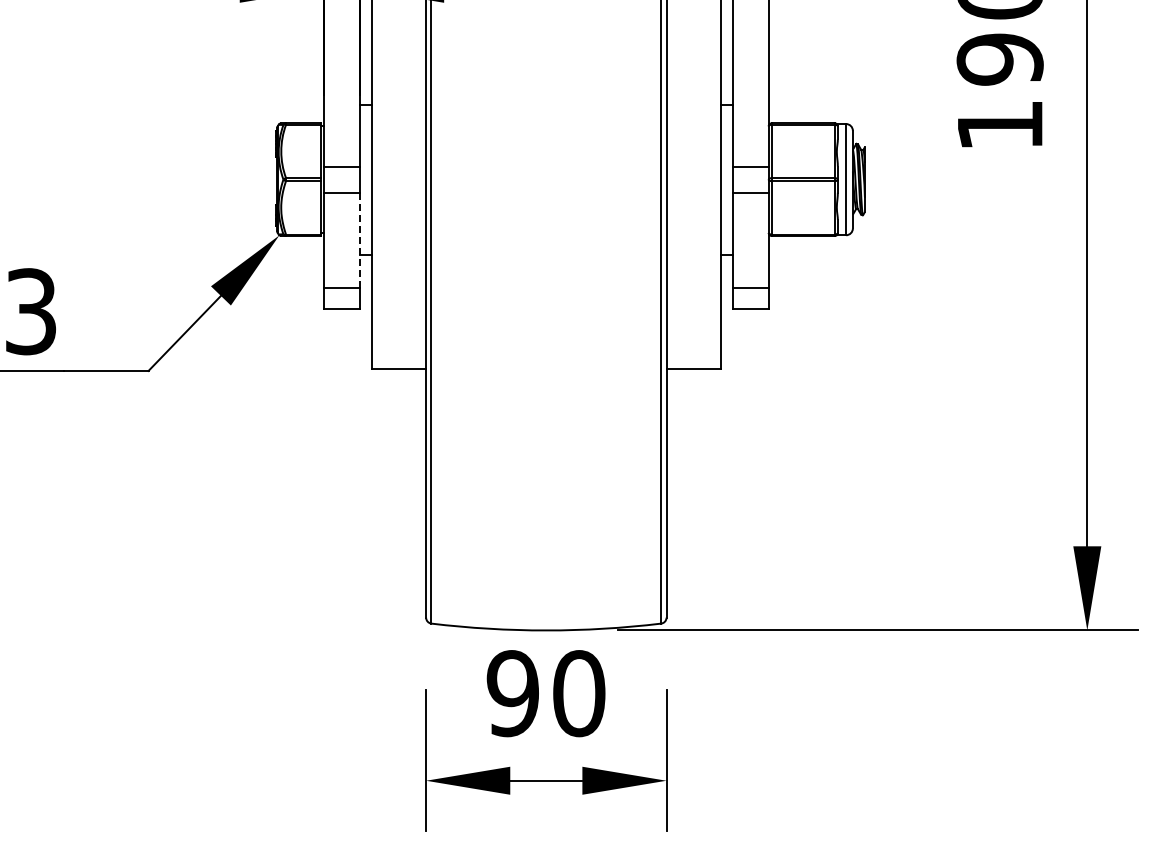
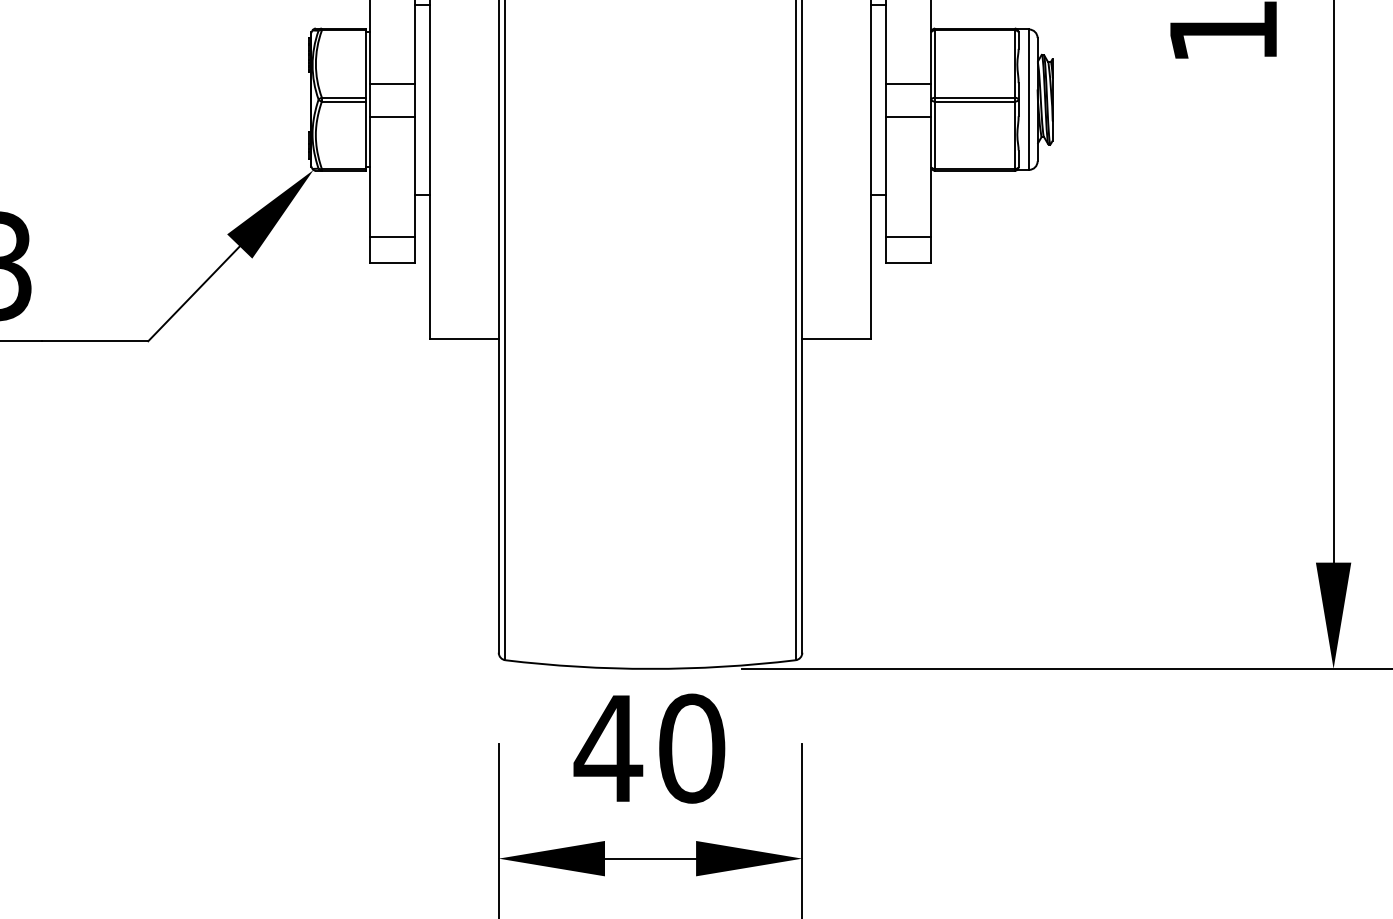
line: (359, 240) -> (414, 176), dashed -> solid
text: (512, 693) -> (607, 748), 90 -> 40

